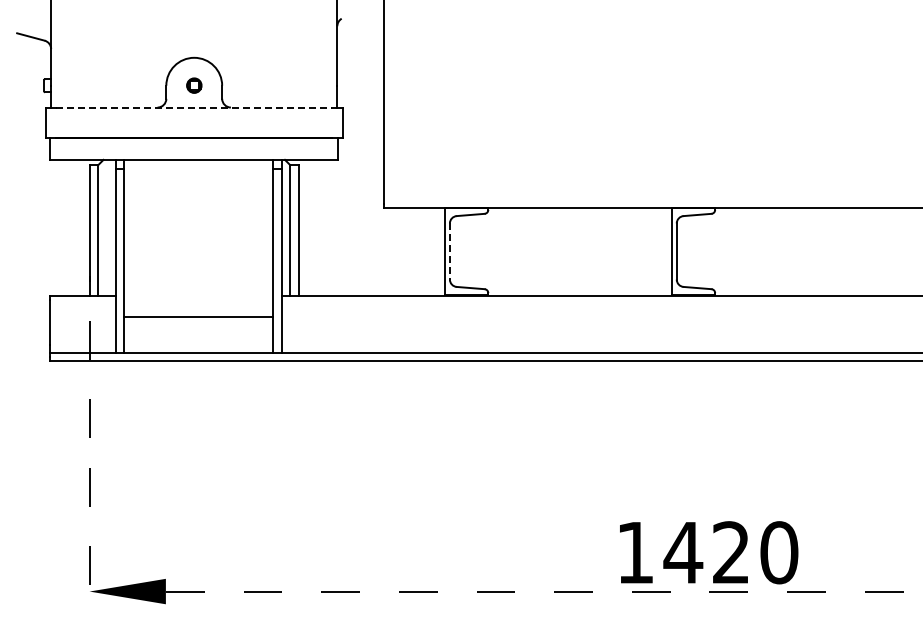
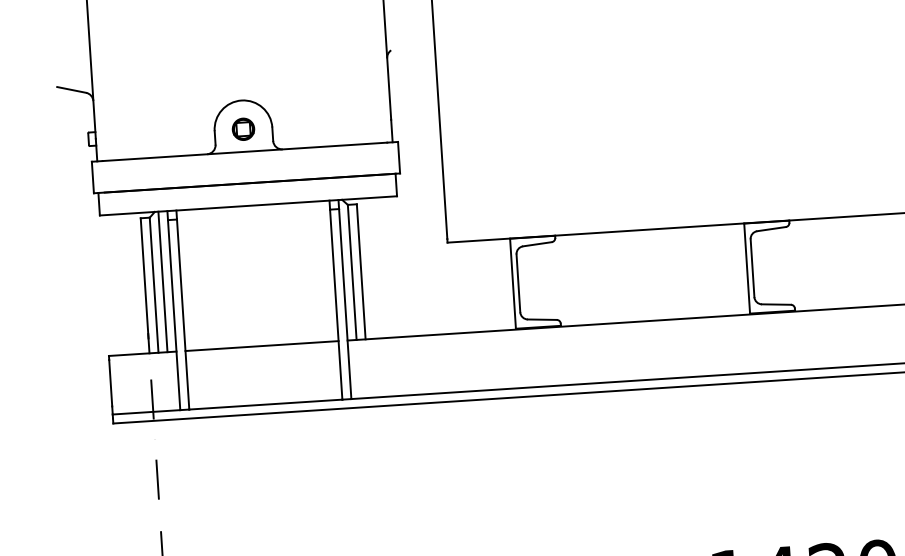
part: (194, 85) -> (243, 129), size x1.43
line: (194, 107) -> (245, 151), dashed -> solid
line: (107, 227) -> (163, 281), added
line: (449, 252) -> (518, 284), dashed -> solid
line: (198, 317) -> (261, 346), moved

